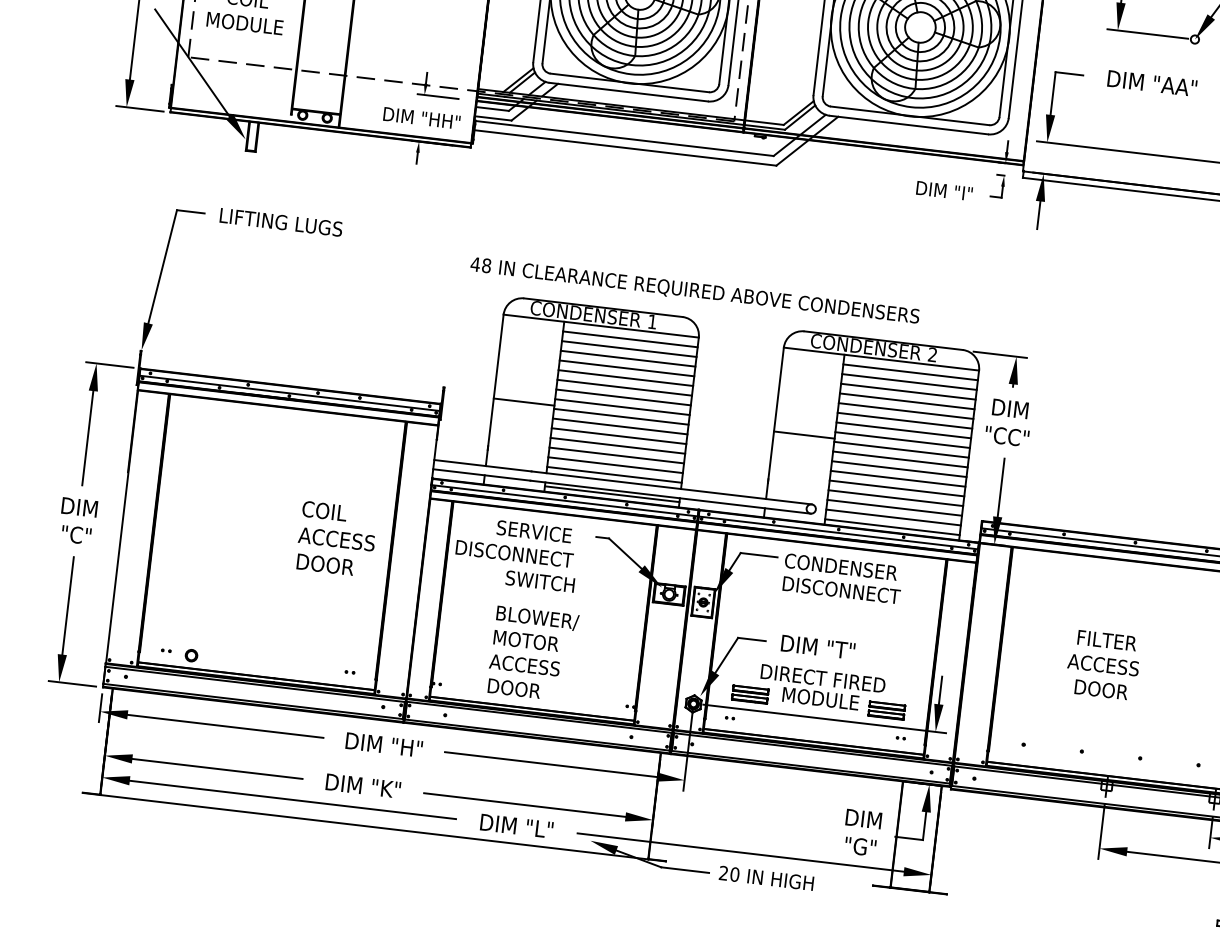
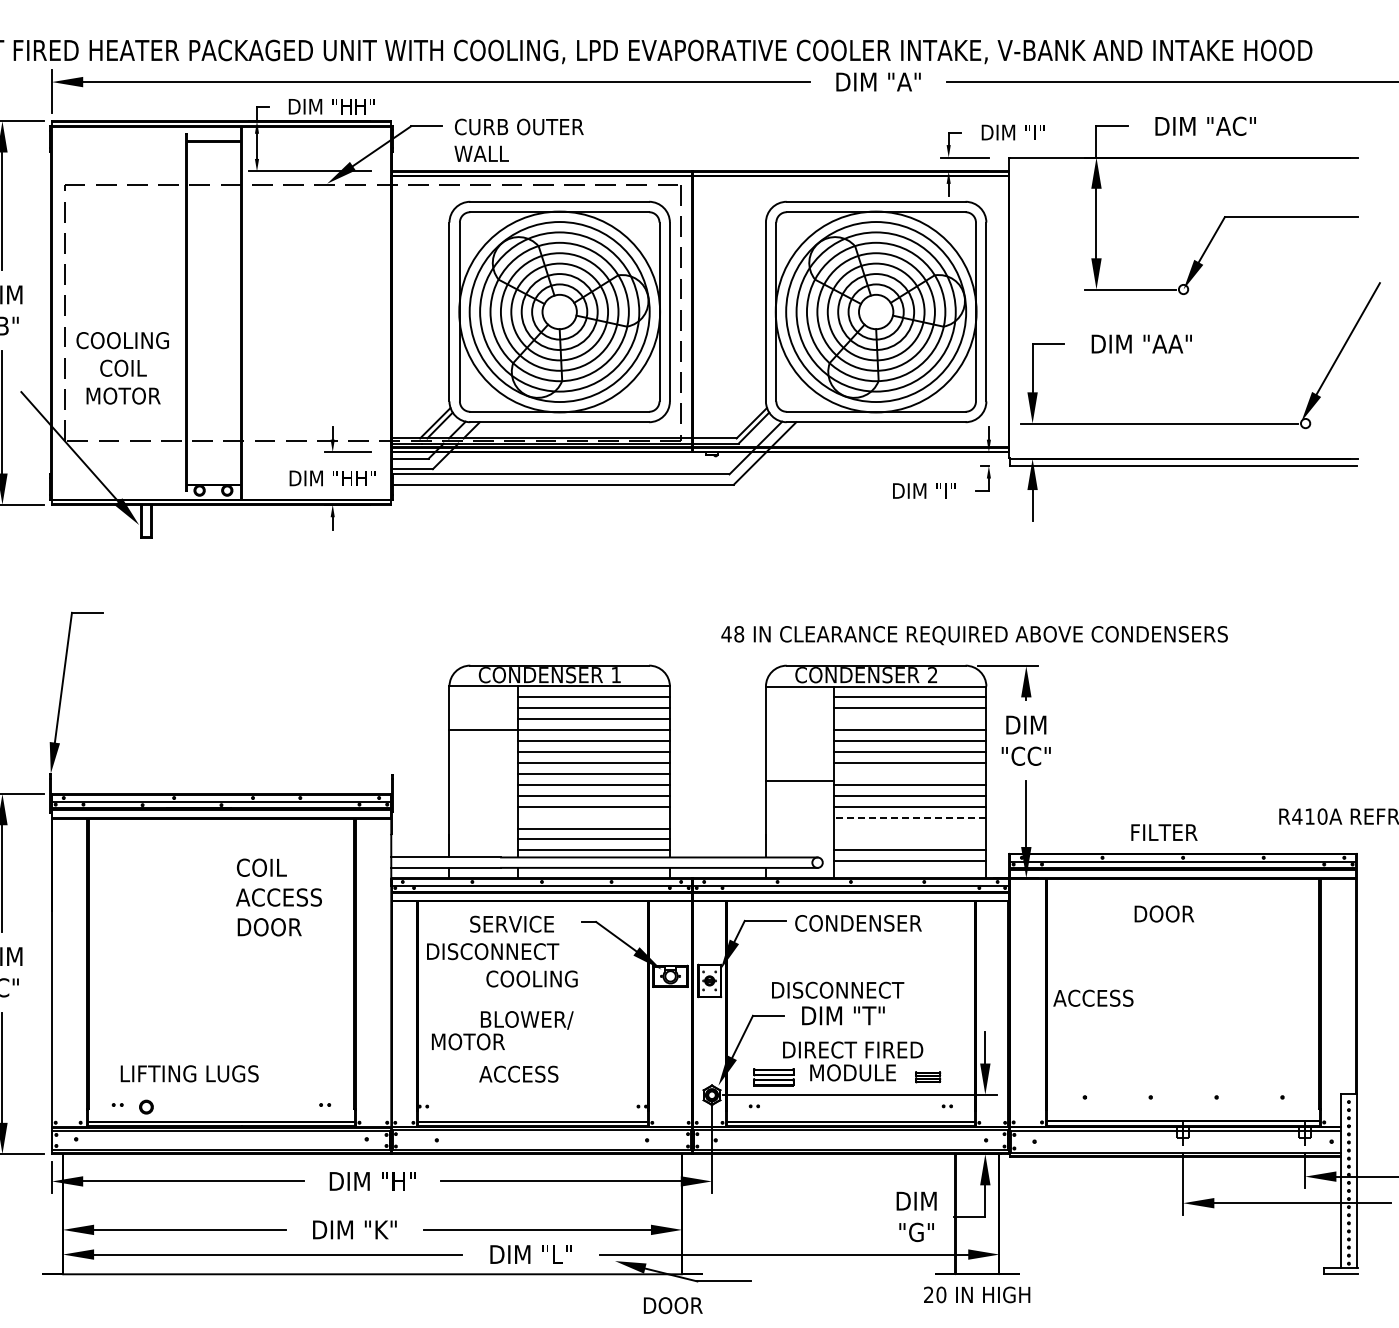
text: (245, 23) -> (123, 395), MODULE -> MOTOR
text: (281, 222) -> (189, 1073), moved
text: (694, 291) -> (974, 635), moved
line: (908, 391) -> (910, 719), removed
line: (523, 402) -> (483, 730), moved
line: (902, 439) -> (910, 773), removed
line: (617, 445) -> (593, 817), removed
line: (898, 478) -> (910, 817), solid -> dashed
line: (897, 488) -> (910, 828), removed
line: (611, 494) -> (593, 872), removed
line: (895, 498) -> (910, 839), removed
line: (892, 527) -> (910, 872), removed
text: (336, 539) -> (278, 897), moved
text: (545, 581) -> (531, 978), SWITCH -> COOLING
text: (842, 589) -> (838, 989), moved
text: (526, 640) -> (468, 1041), moved
text: (1107, 640) -> (1164, 832), moved
text: (1103, 664) -> (1093, 997), moved
text: (514, 688) -> (673, 1305), moved
text: (1101, 689) -> (1164, 913), moved
part: (886, 710) -> (927, 1077), size x0.6
text: (766, 877) -> (977, 1294), moved

